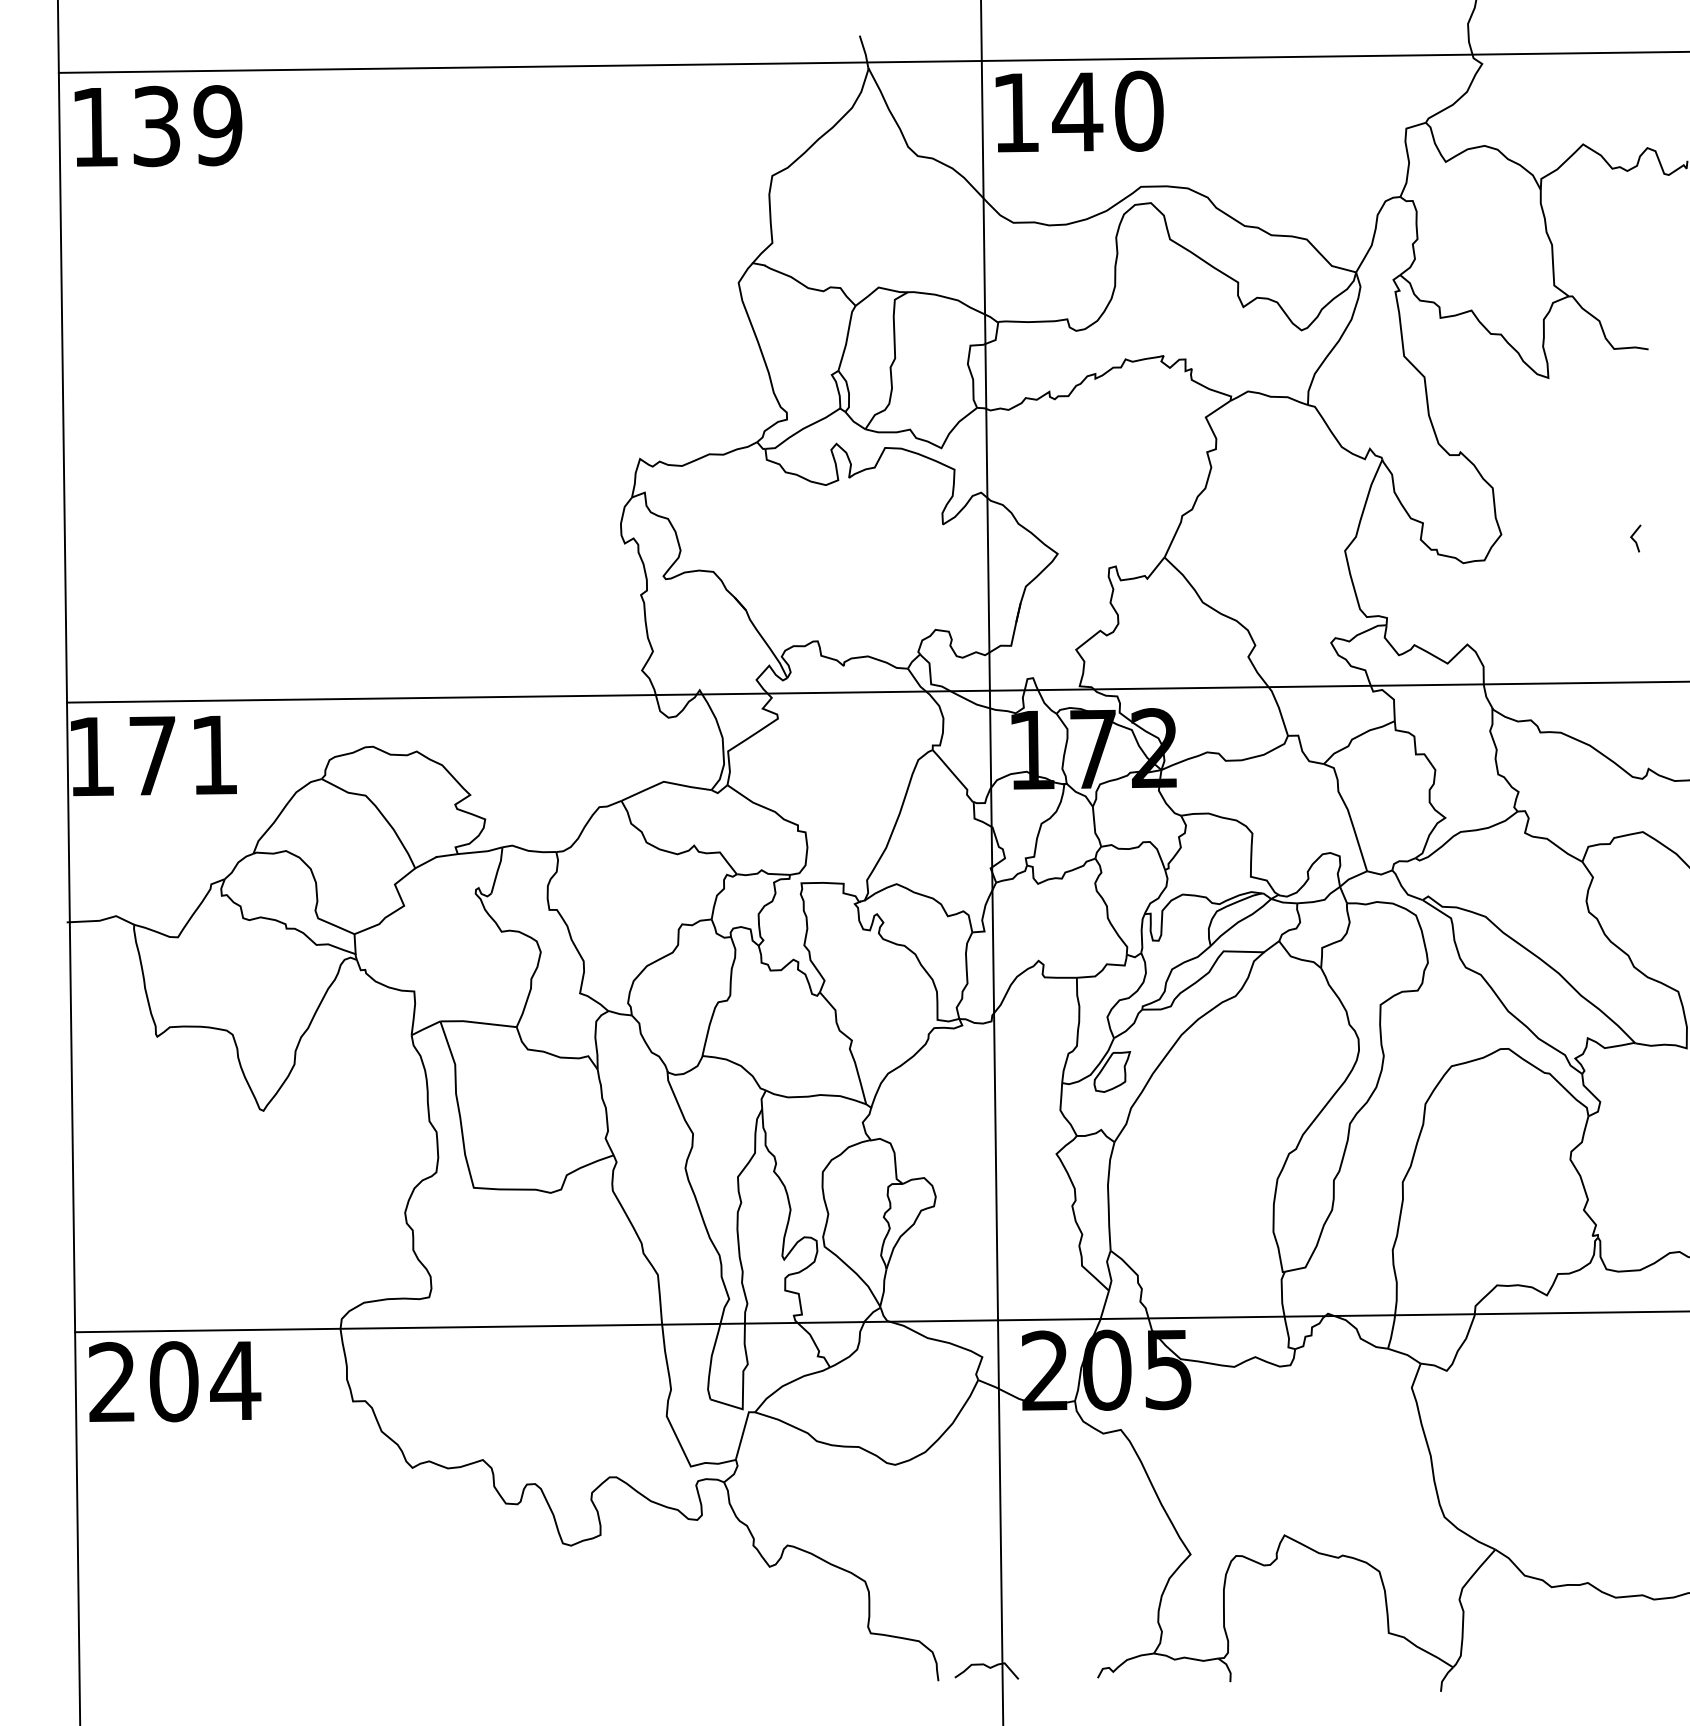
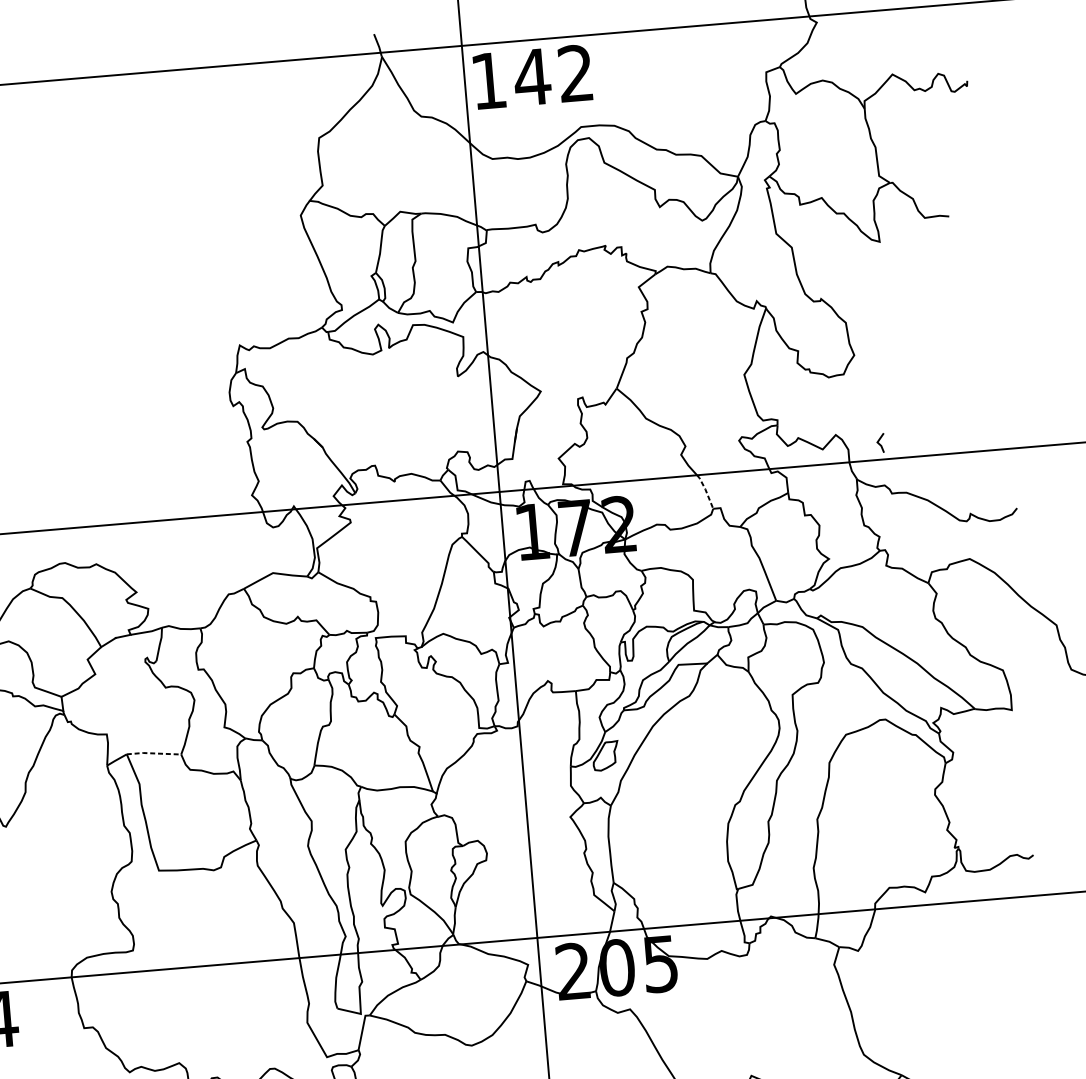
text: (1139, 110) -> (576, 72), 140 -> 142
line: (1634, 539) -> (879, 443), moved
line: (1279, 709) -> (705, 490), solid -> dashed
line: (478, 1022) -> (153, 753), solid -> dashed

